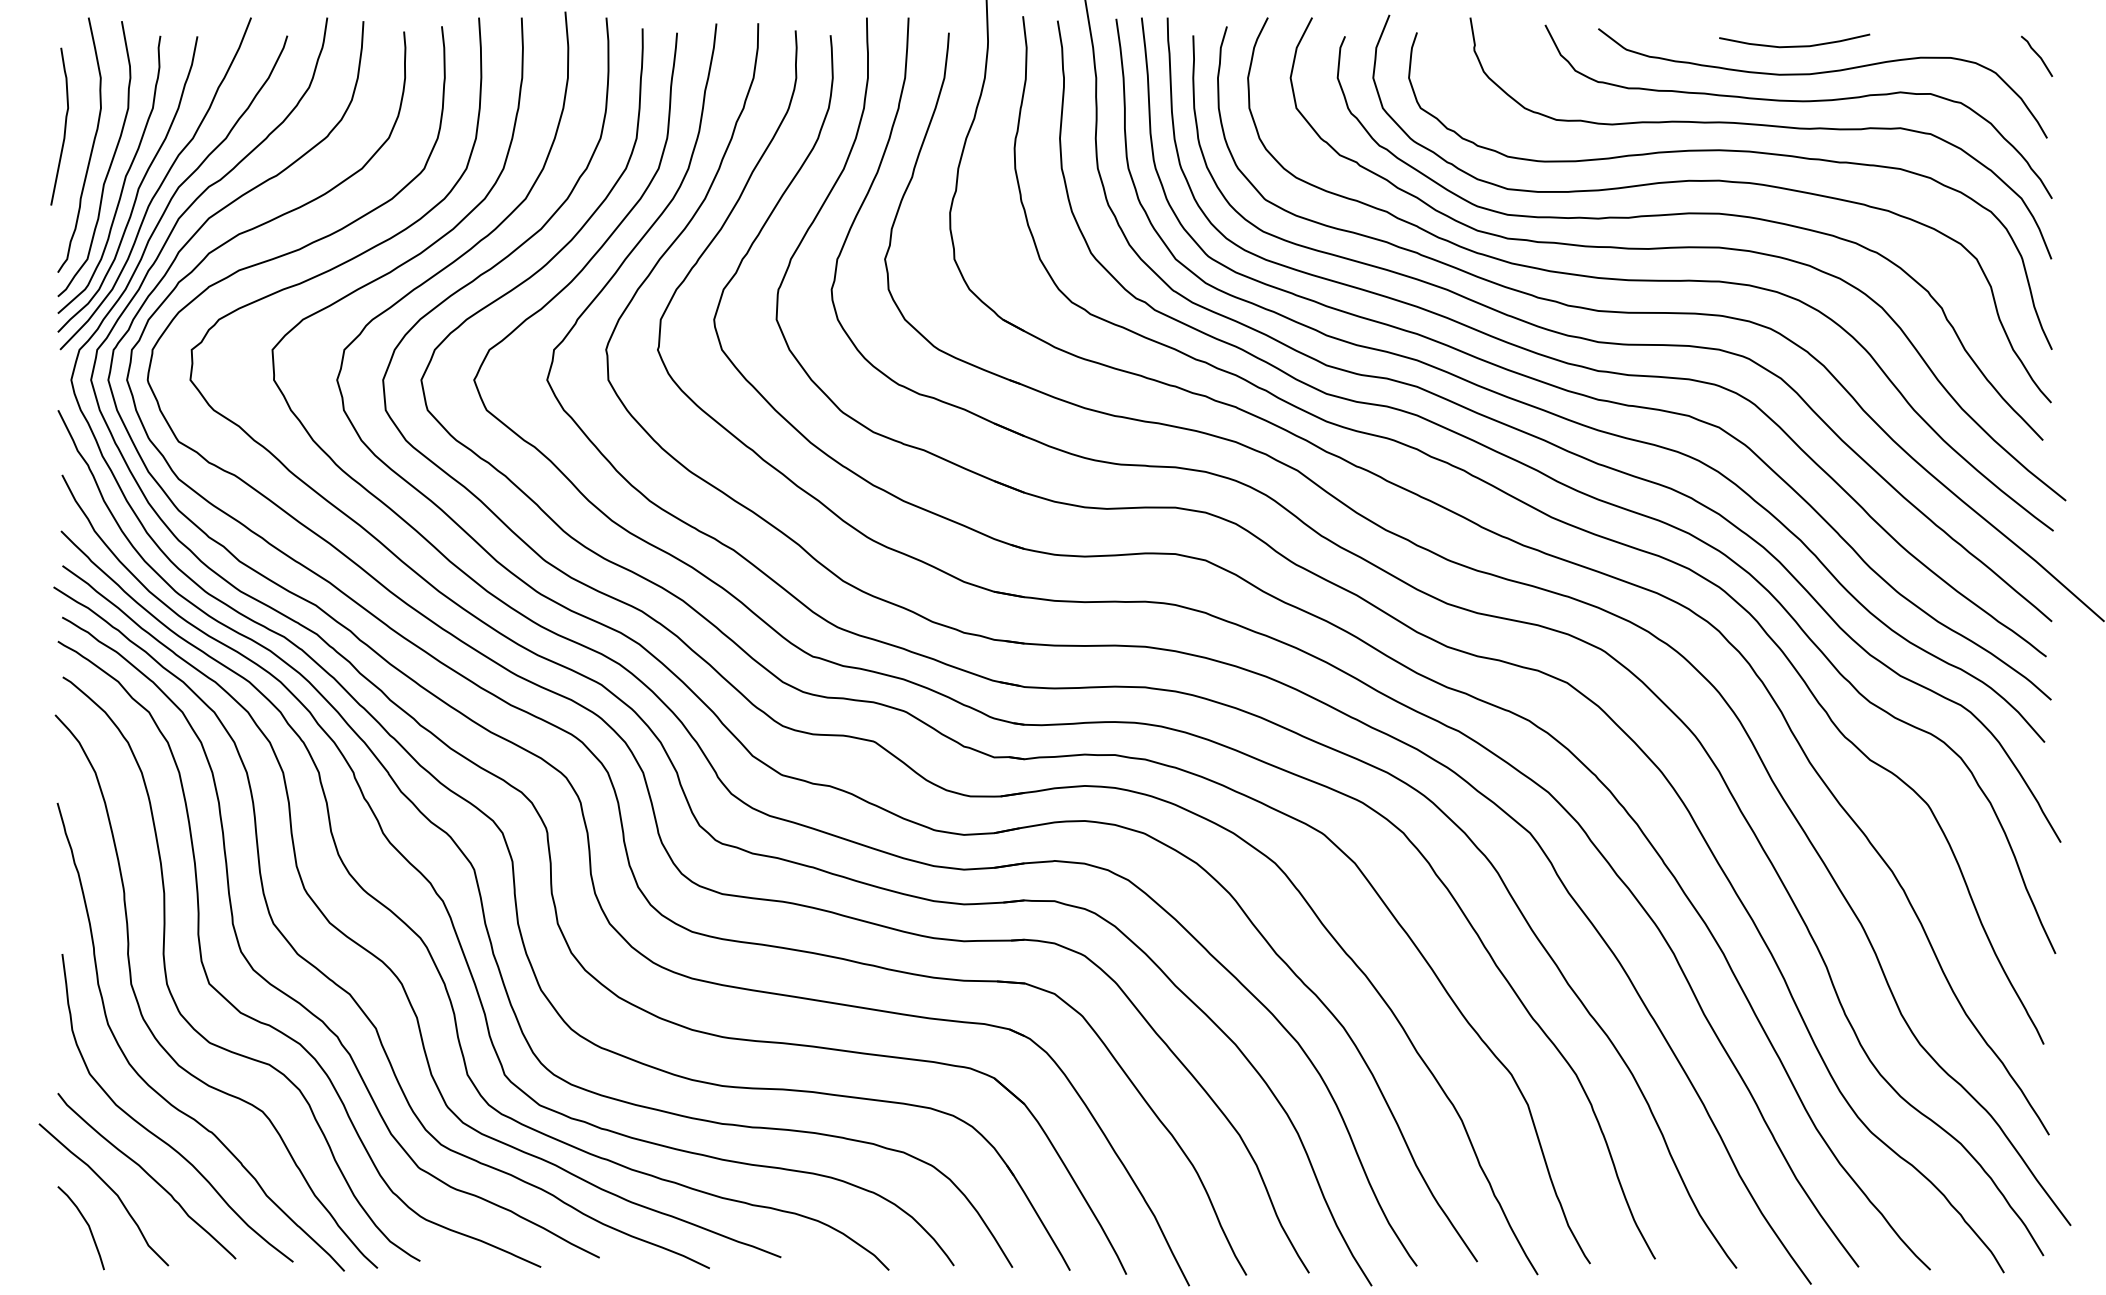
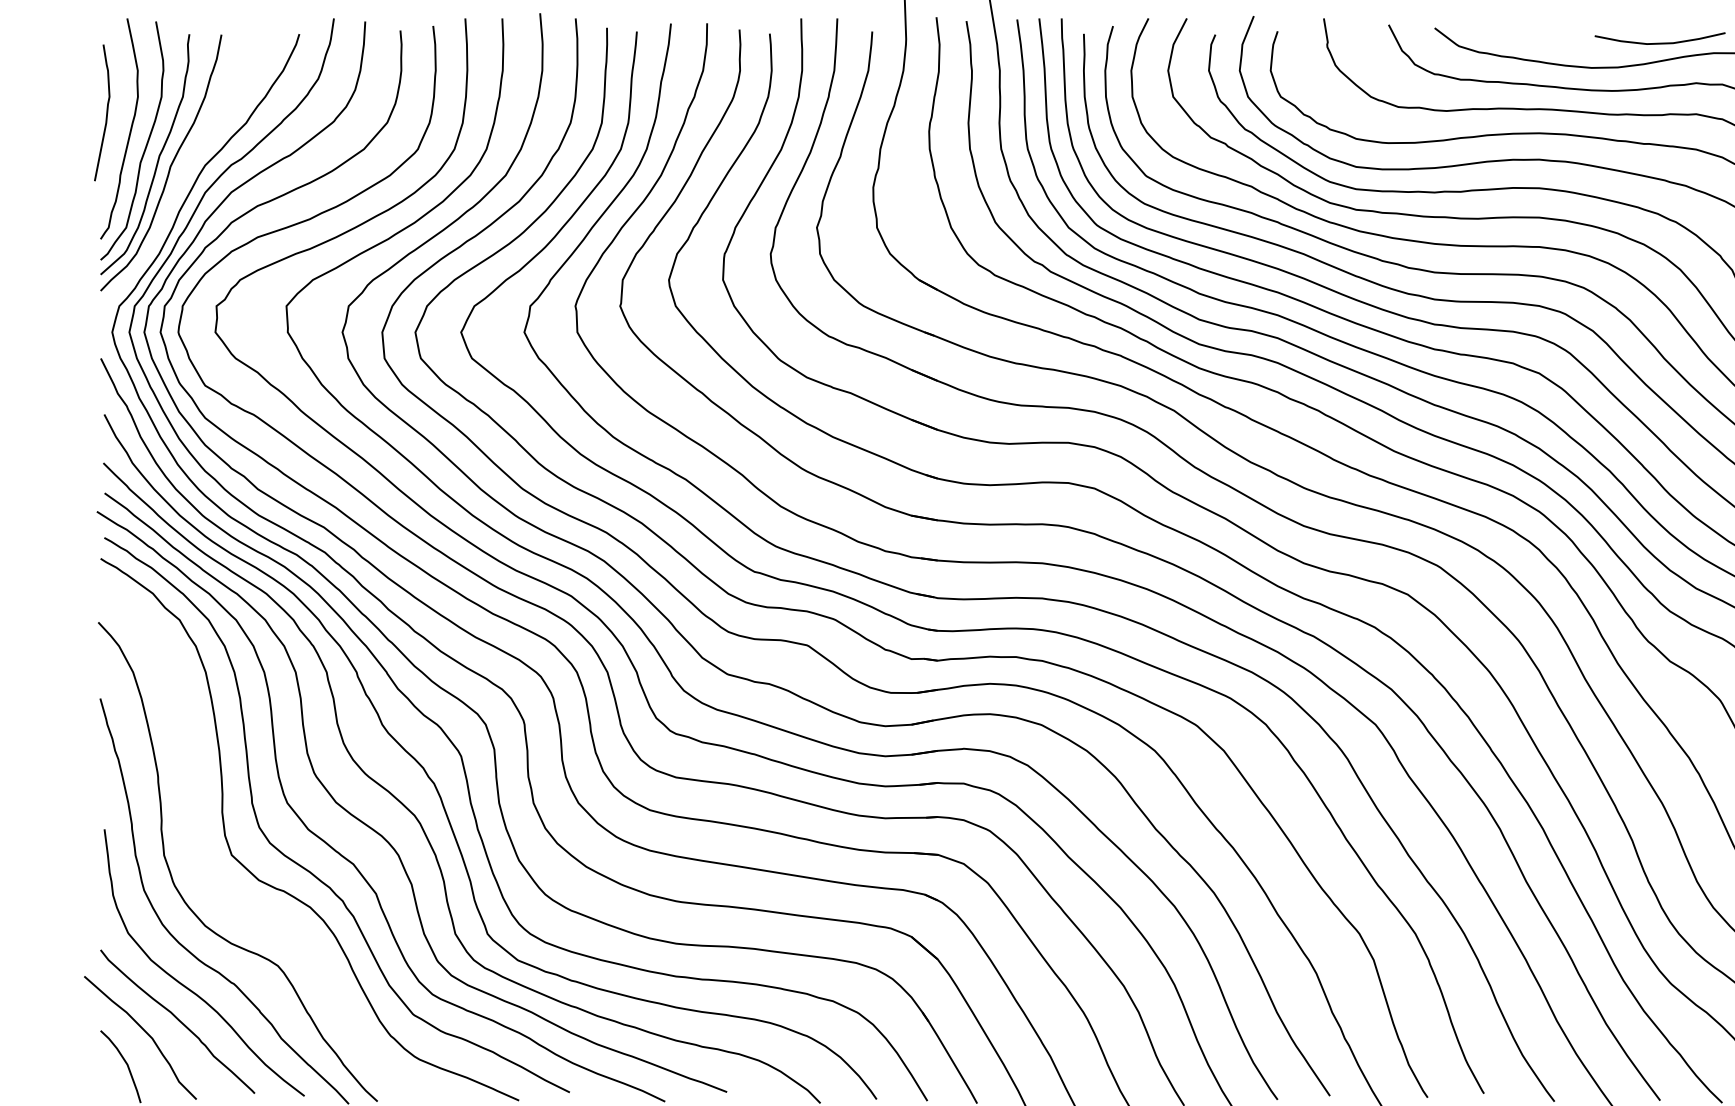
curve: (1794, 45) -> (1659, 42), moved
curve: (159, 185) -> (188, 163), removed
curve: (173, 996) -> (200, 866), removed

